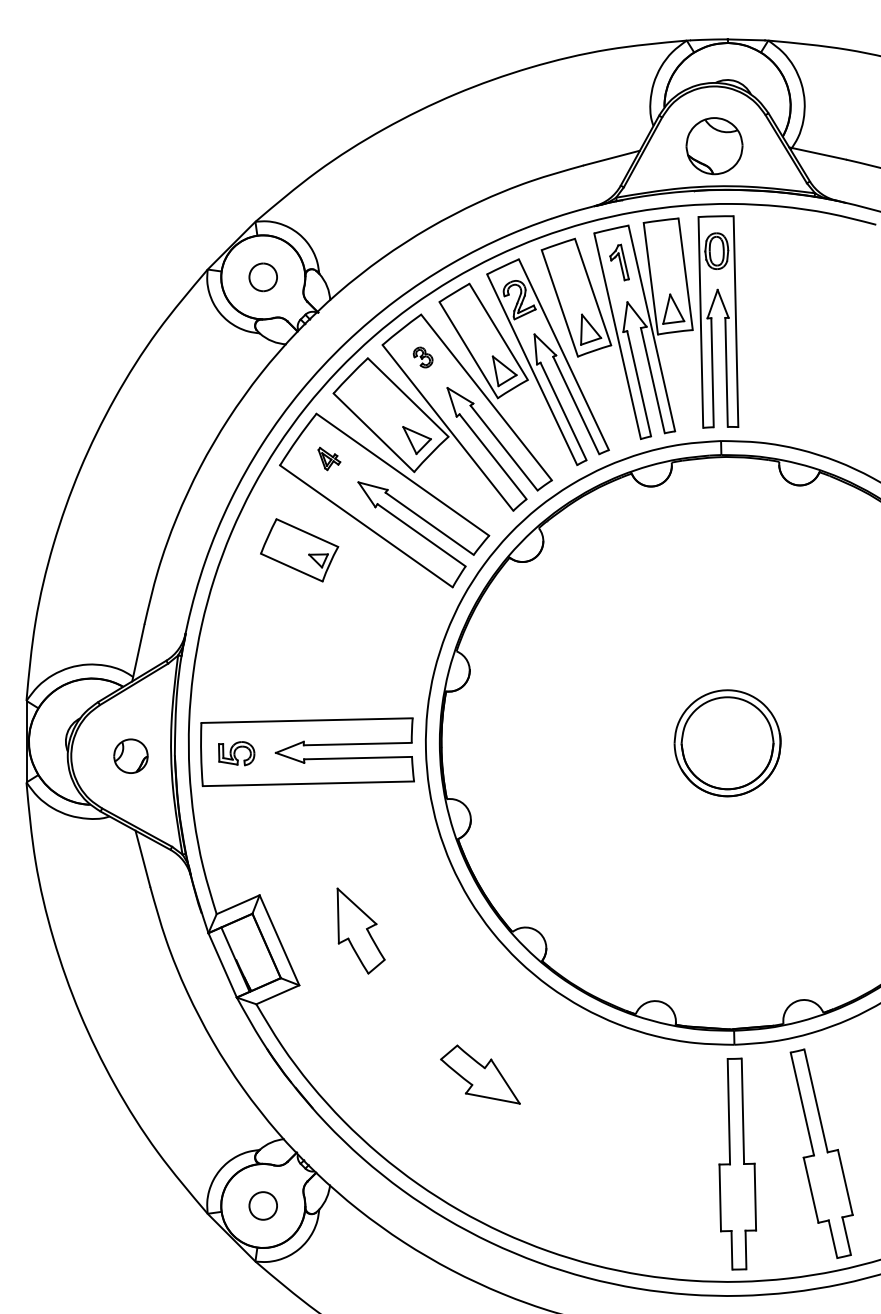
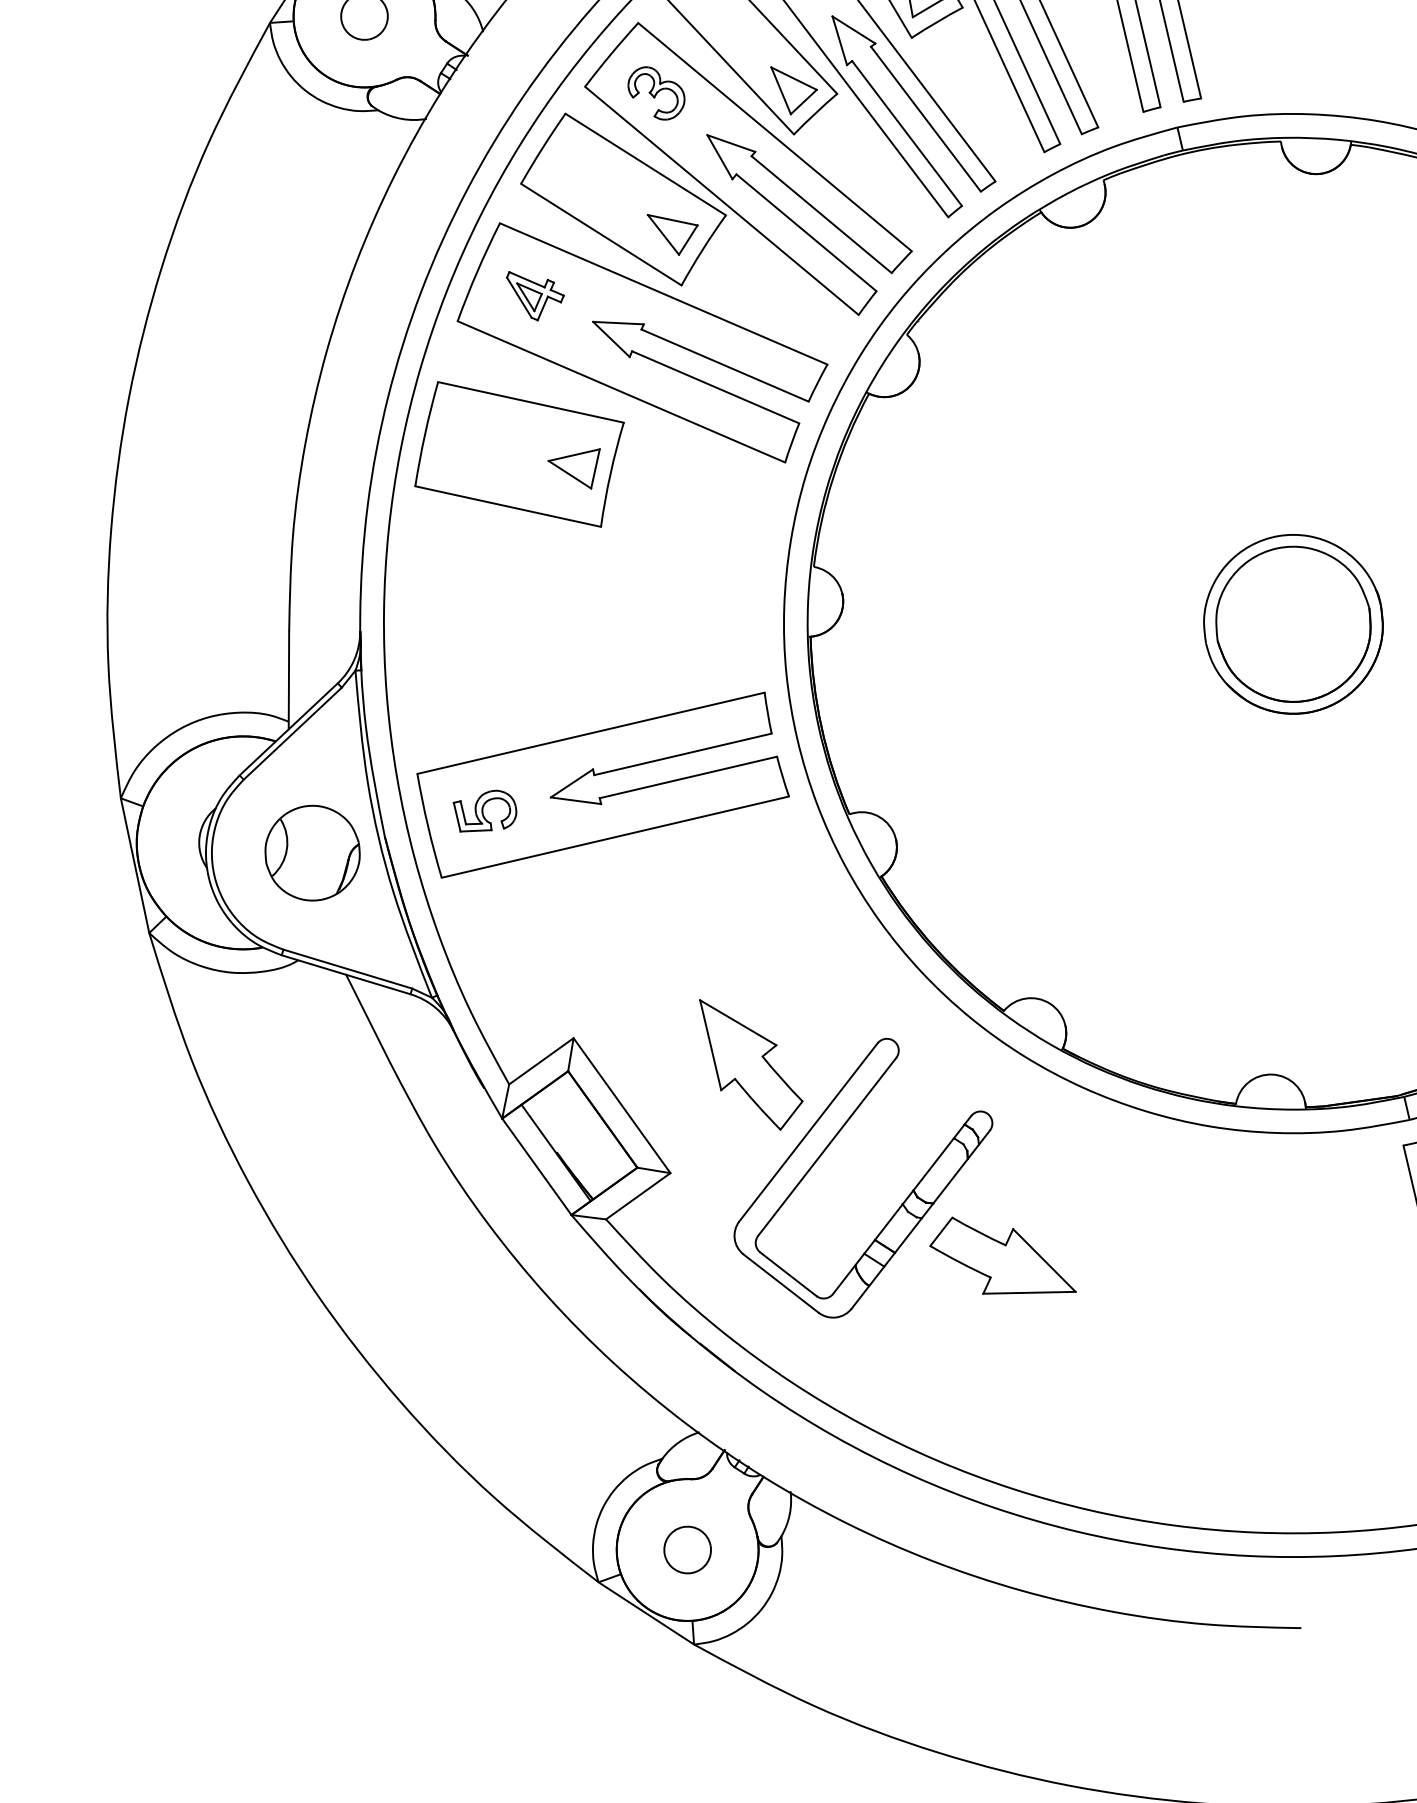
part: (422, 357) -> (655, 93), size x1.67
part: (329, 458) -> (536, 292), size x1.43
part: (299, 550) -> (519, 454), size x1.67
part: (130, 756) -> (311, 853), size x1.67
part: (391, 992) -> (825, 1152), added

